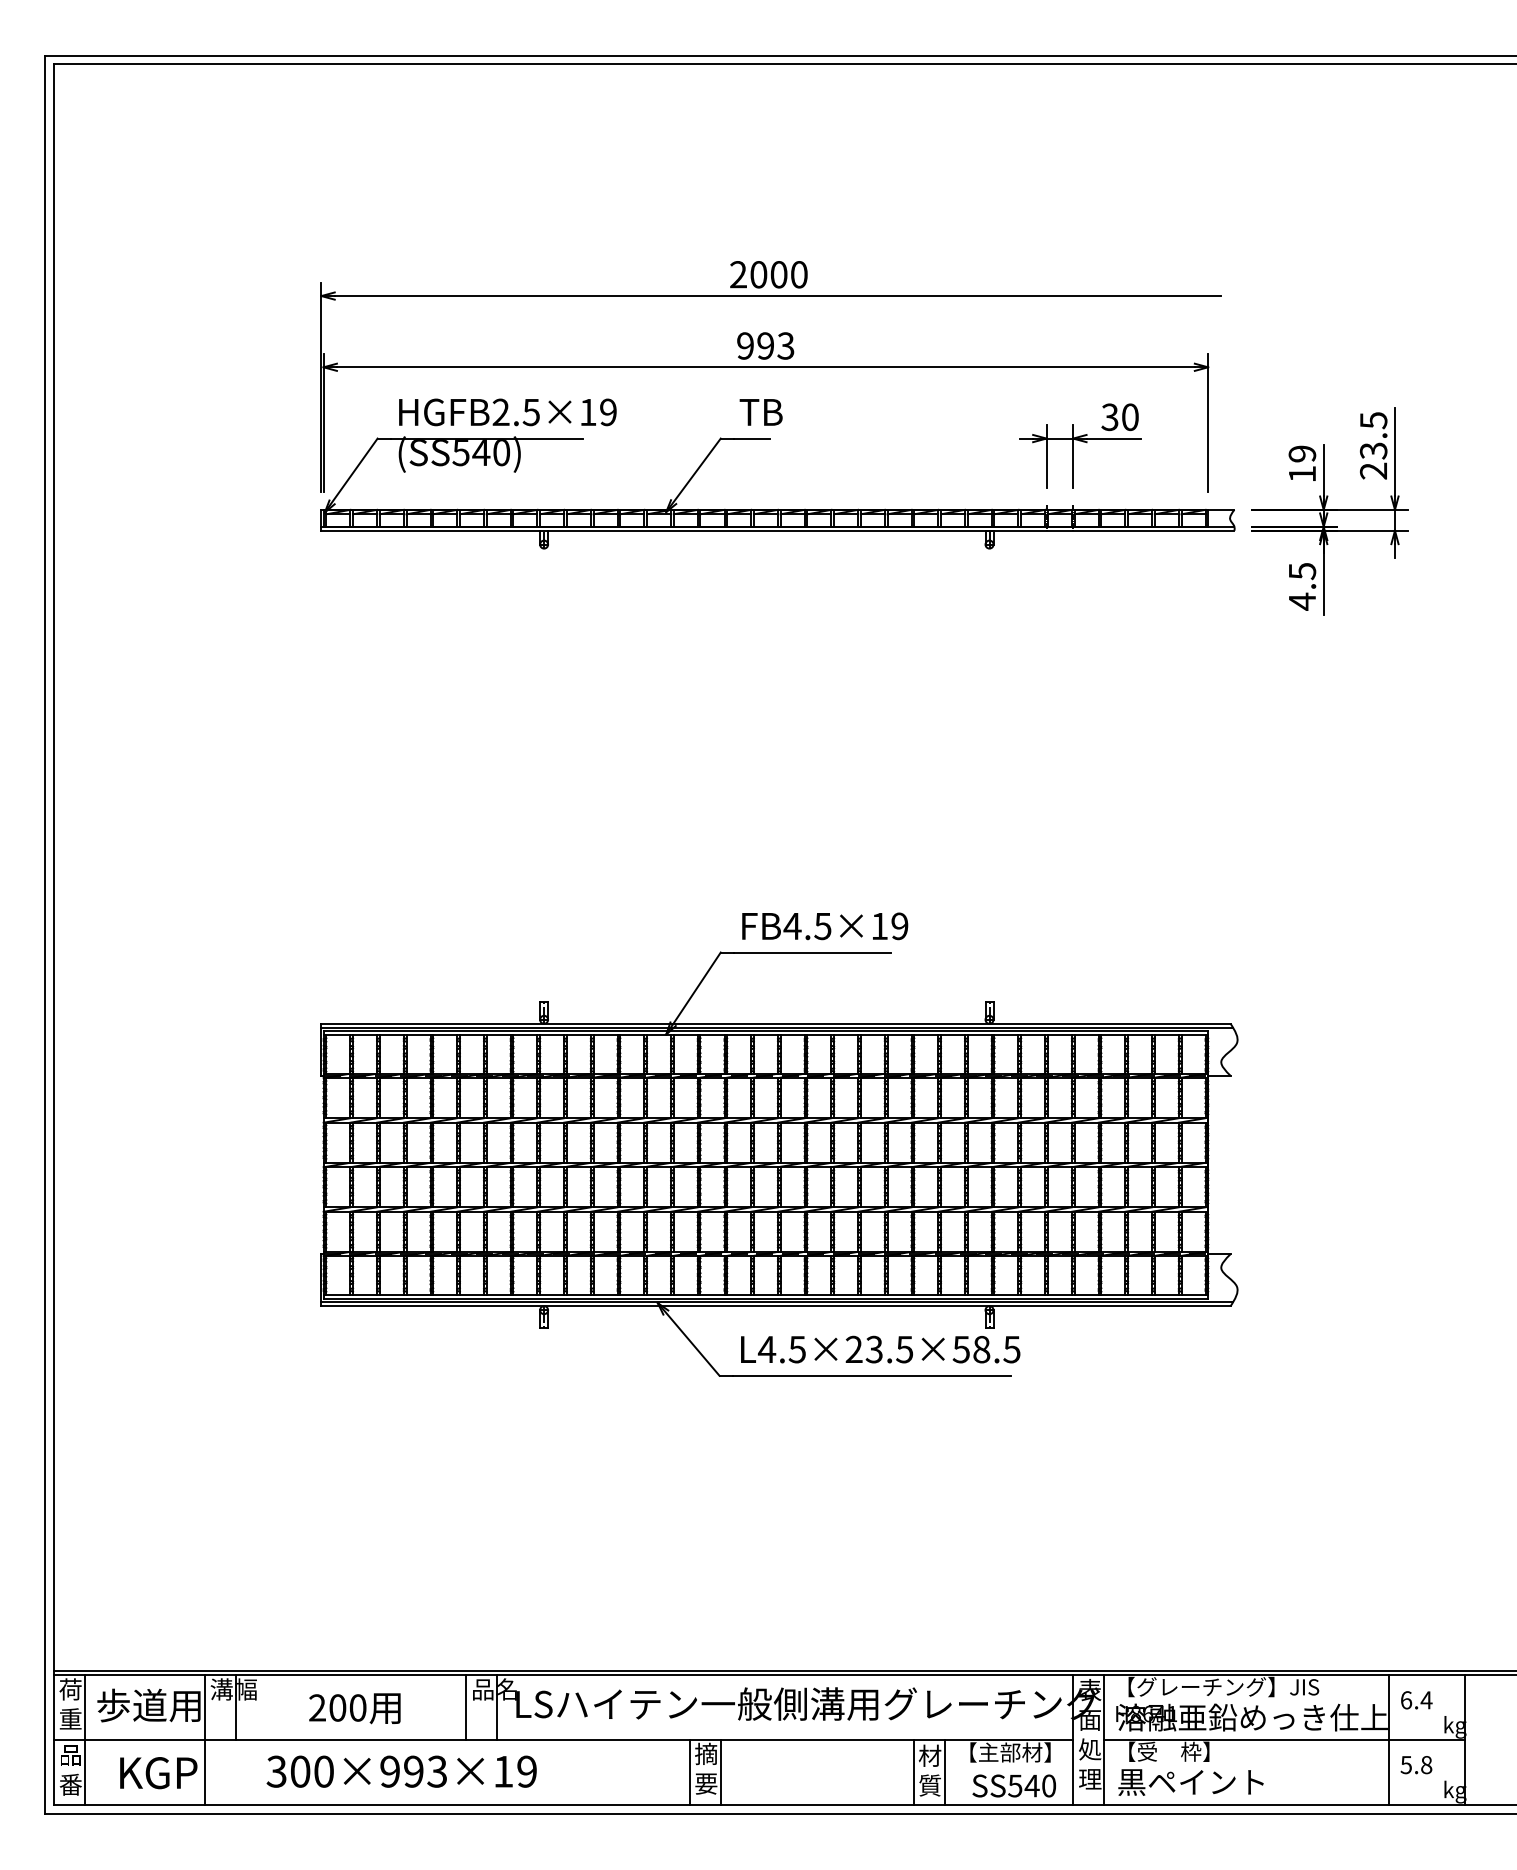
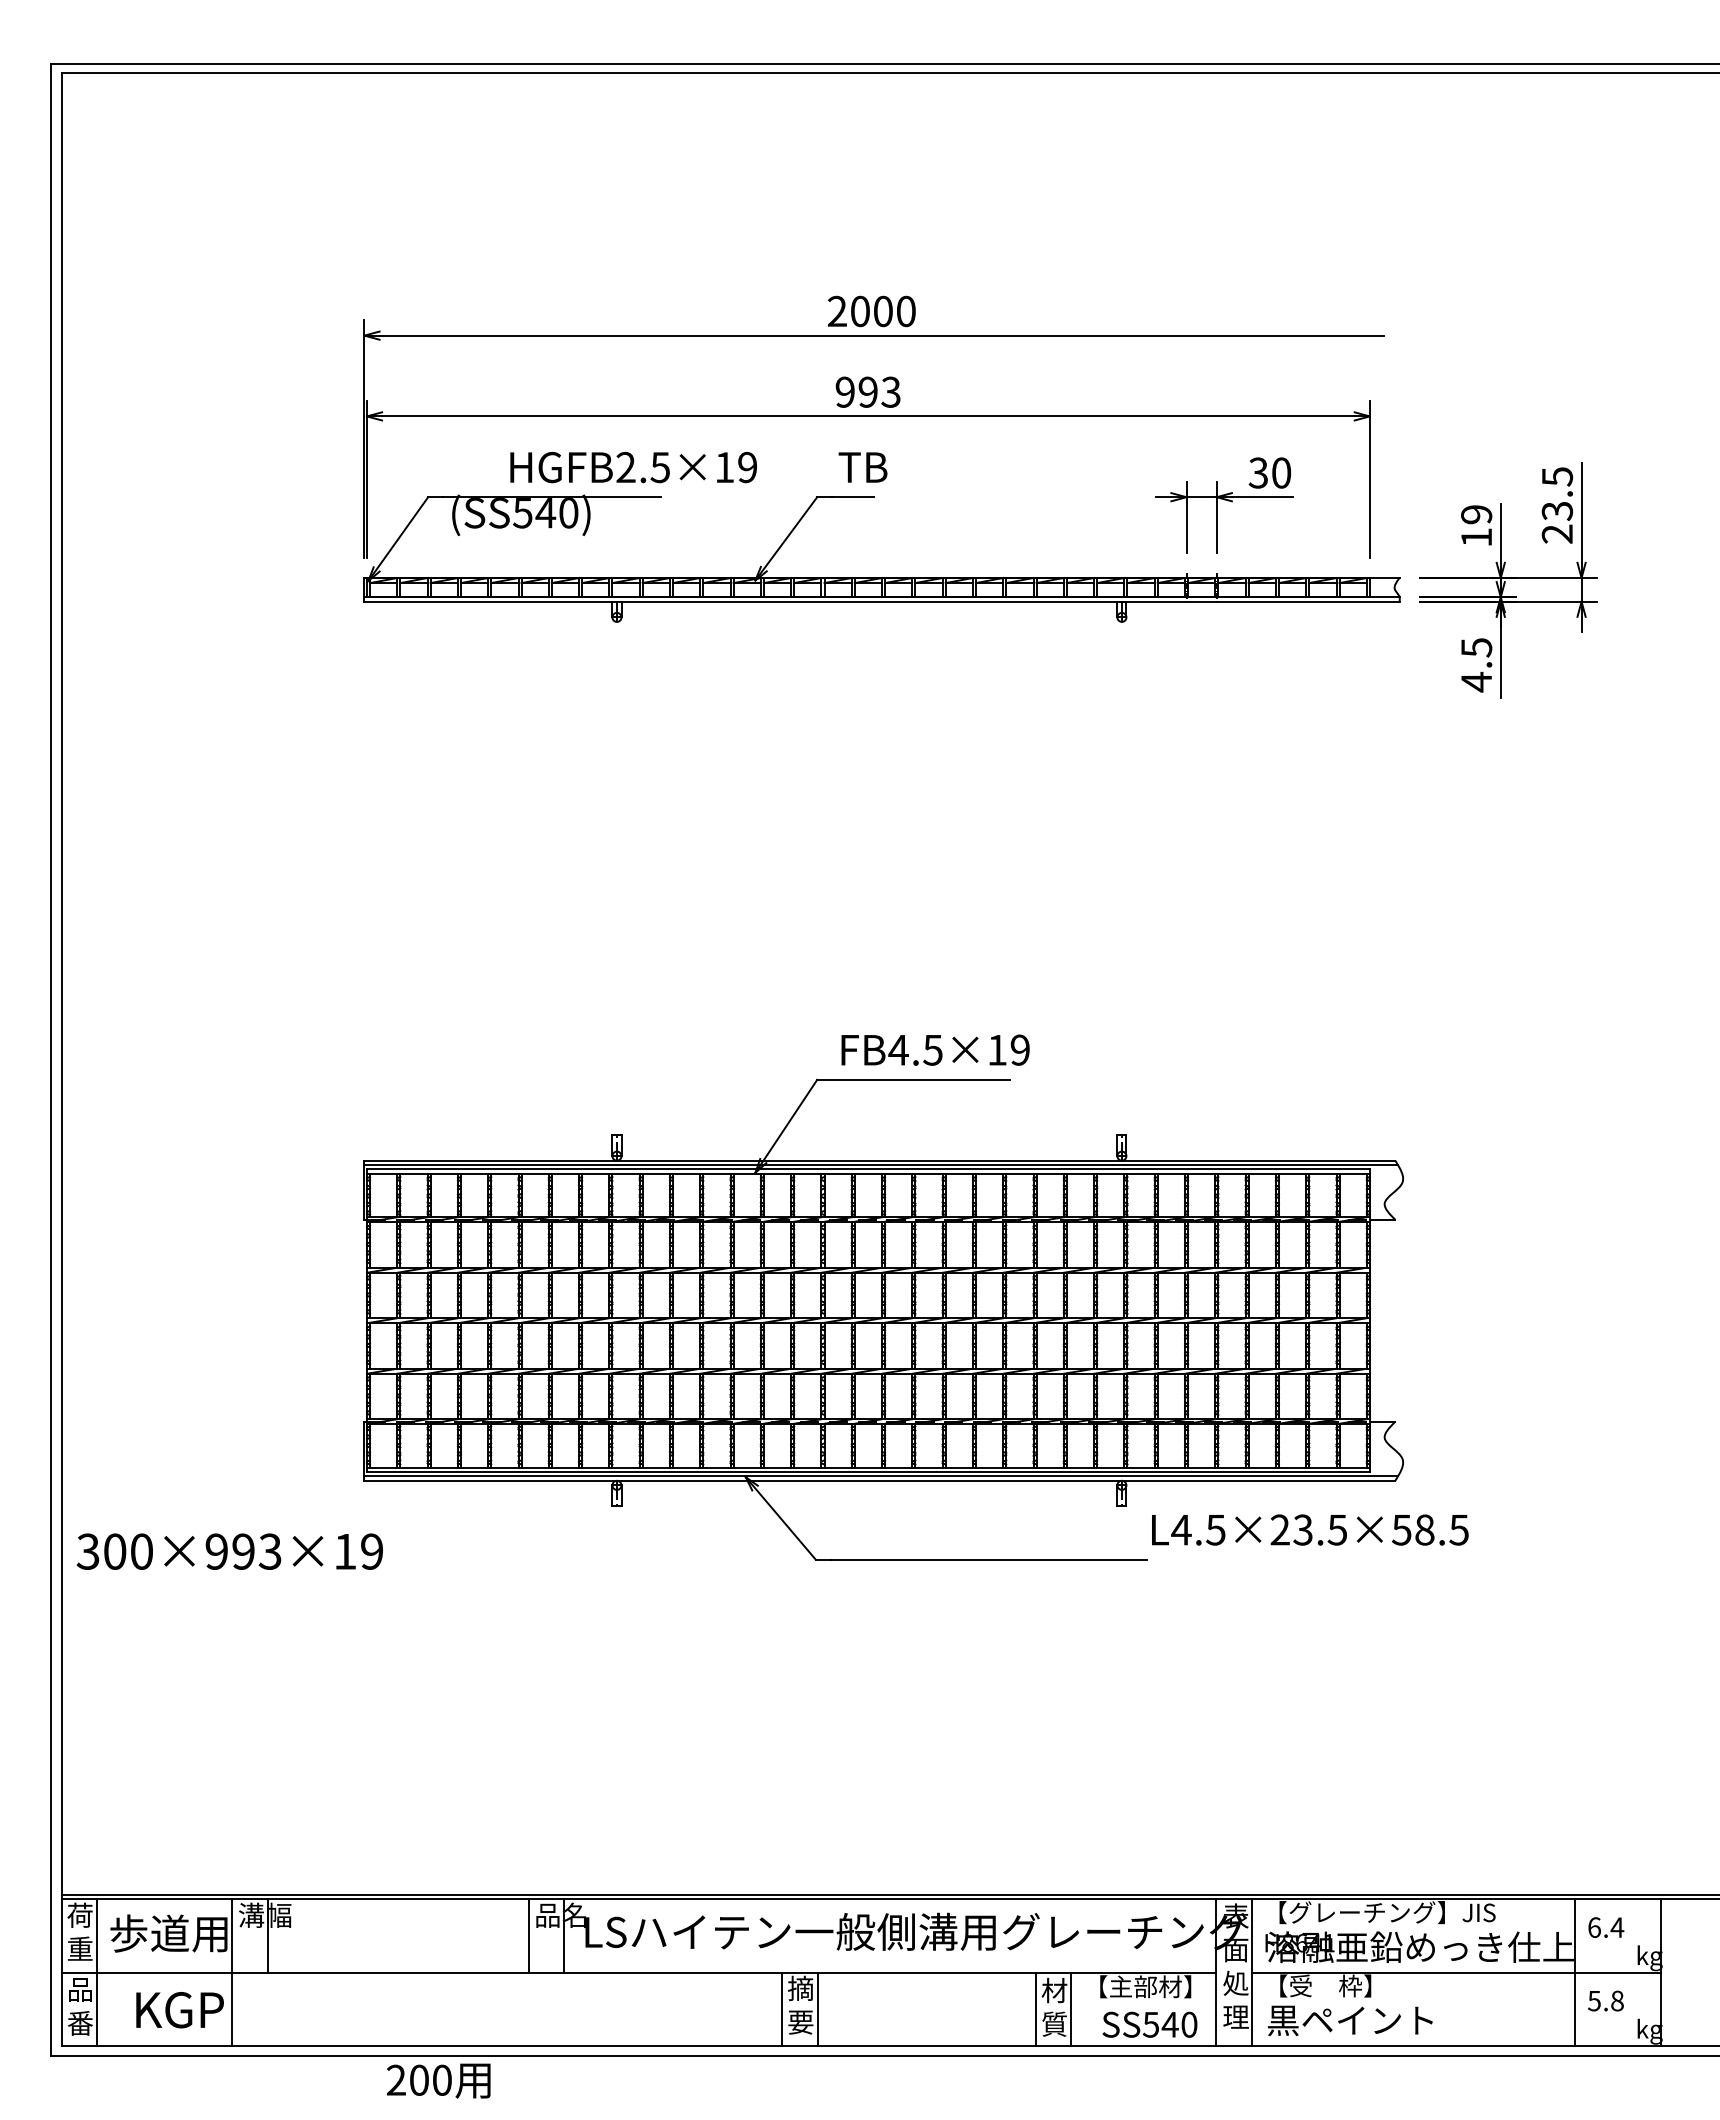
text: (507, 412) -> (633, 467), moved
text: (880, 1349) -> (1310, 1529), moved
text: (354, 1708) -> (438, 2080), moved
text: (401, 1771) -> (229, 1551), moved

